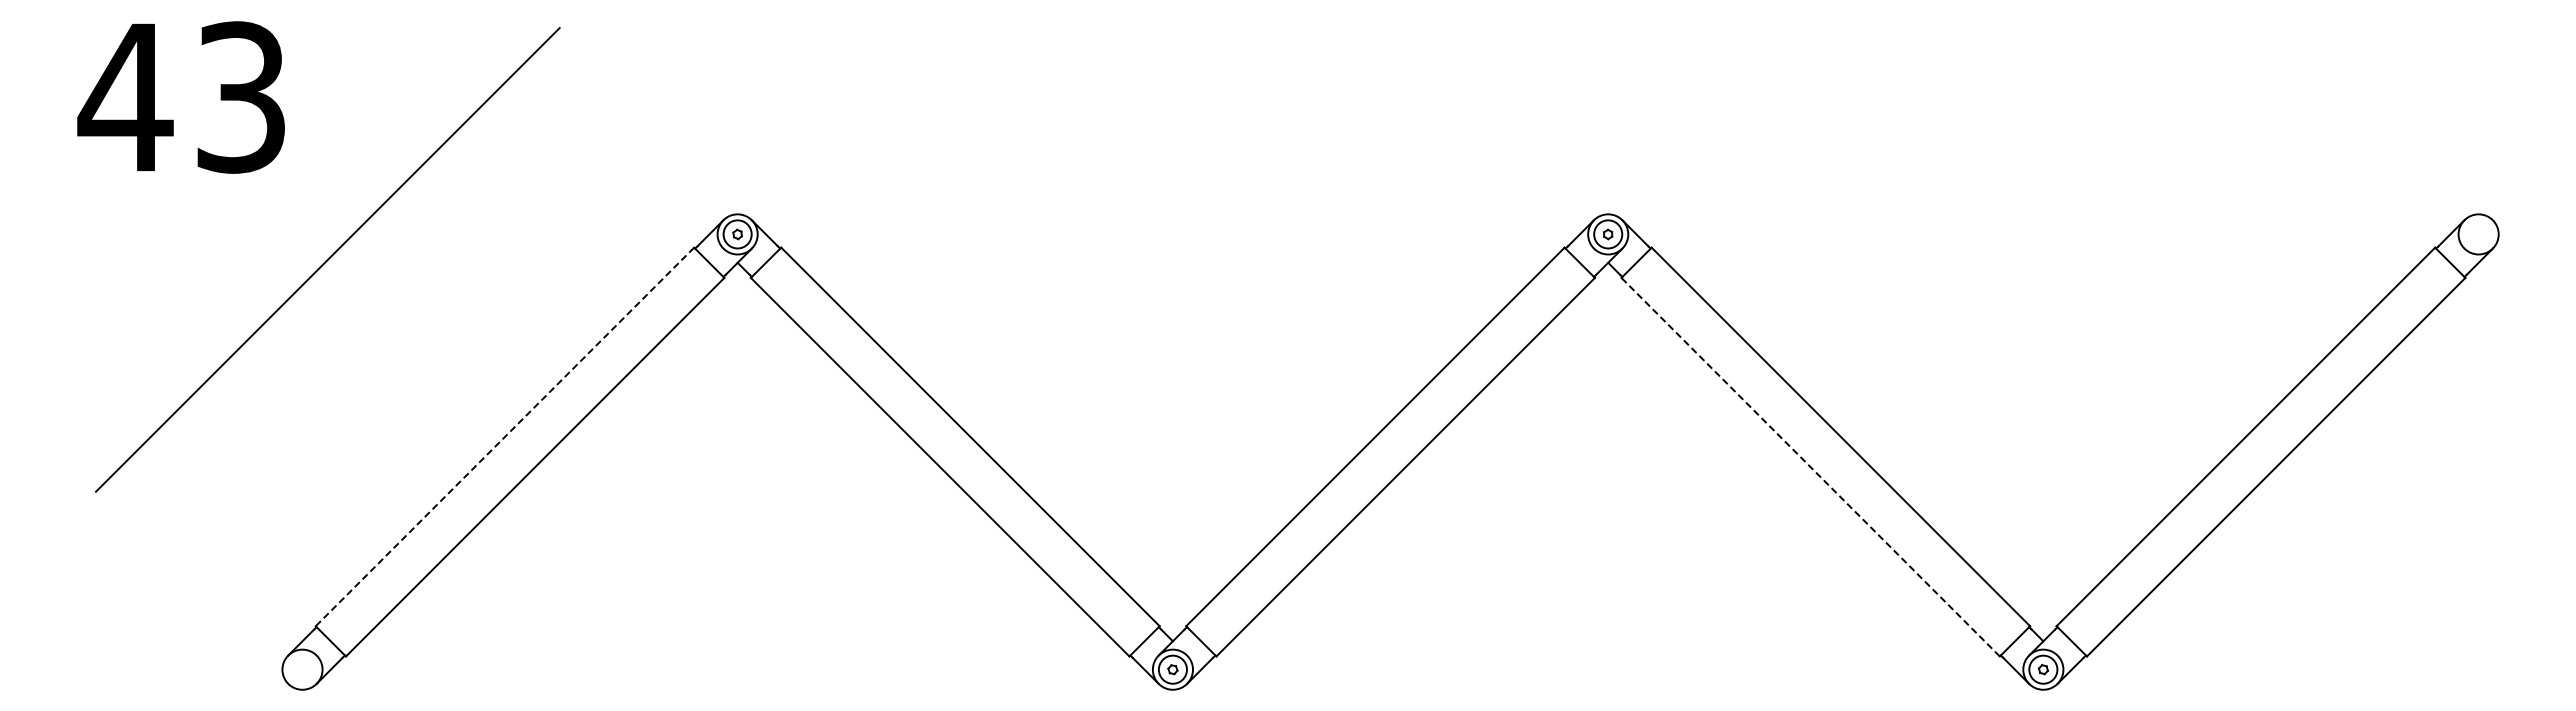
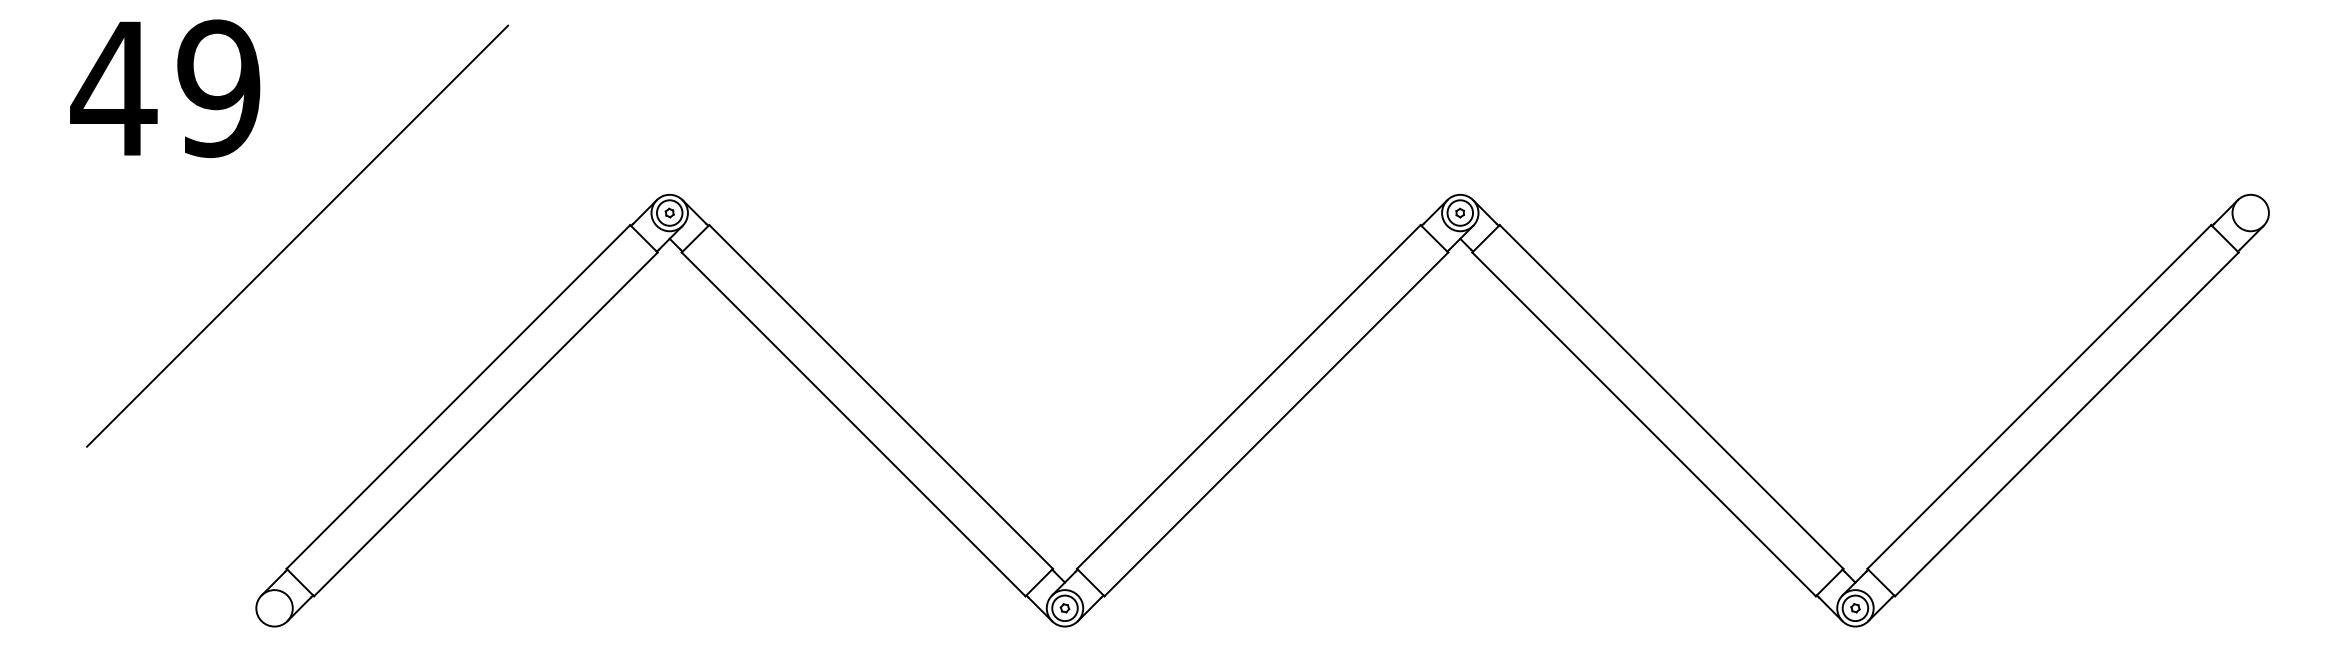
text: (240, 97) -> (218, 88), 43 -> 49
line: (504, 436) -> (458, 396), dashed -> solid
line: (1810, 467) -> (1643, 424), dashed -> solid

